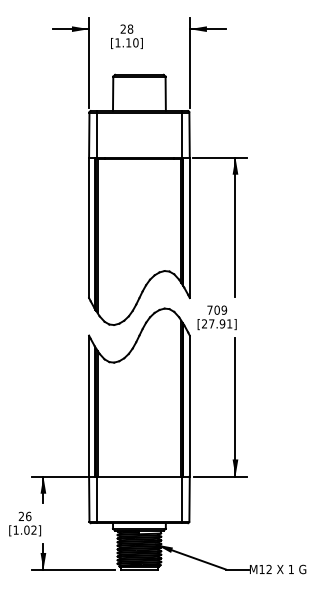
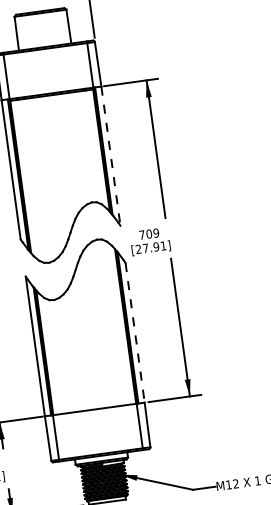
line: (189, 228) -> (110, 156), solid -> dashed
line: (189, 406) -> (134, 333), solid -> dashed

